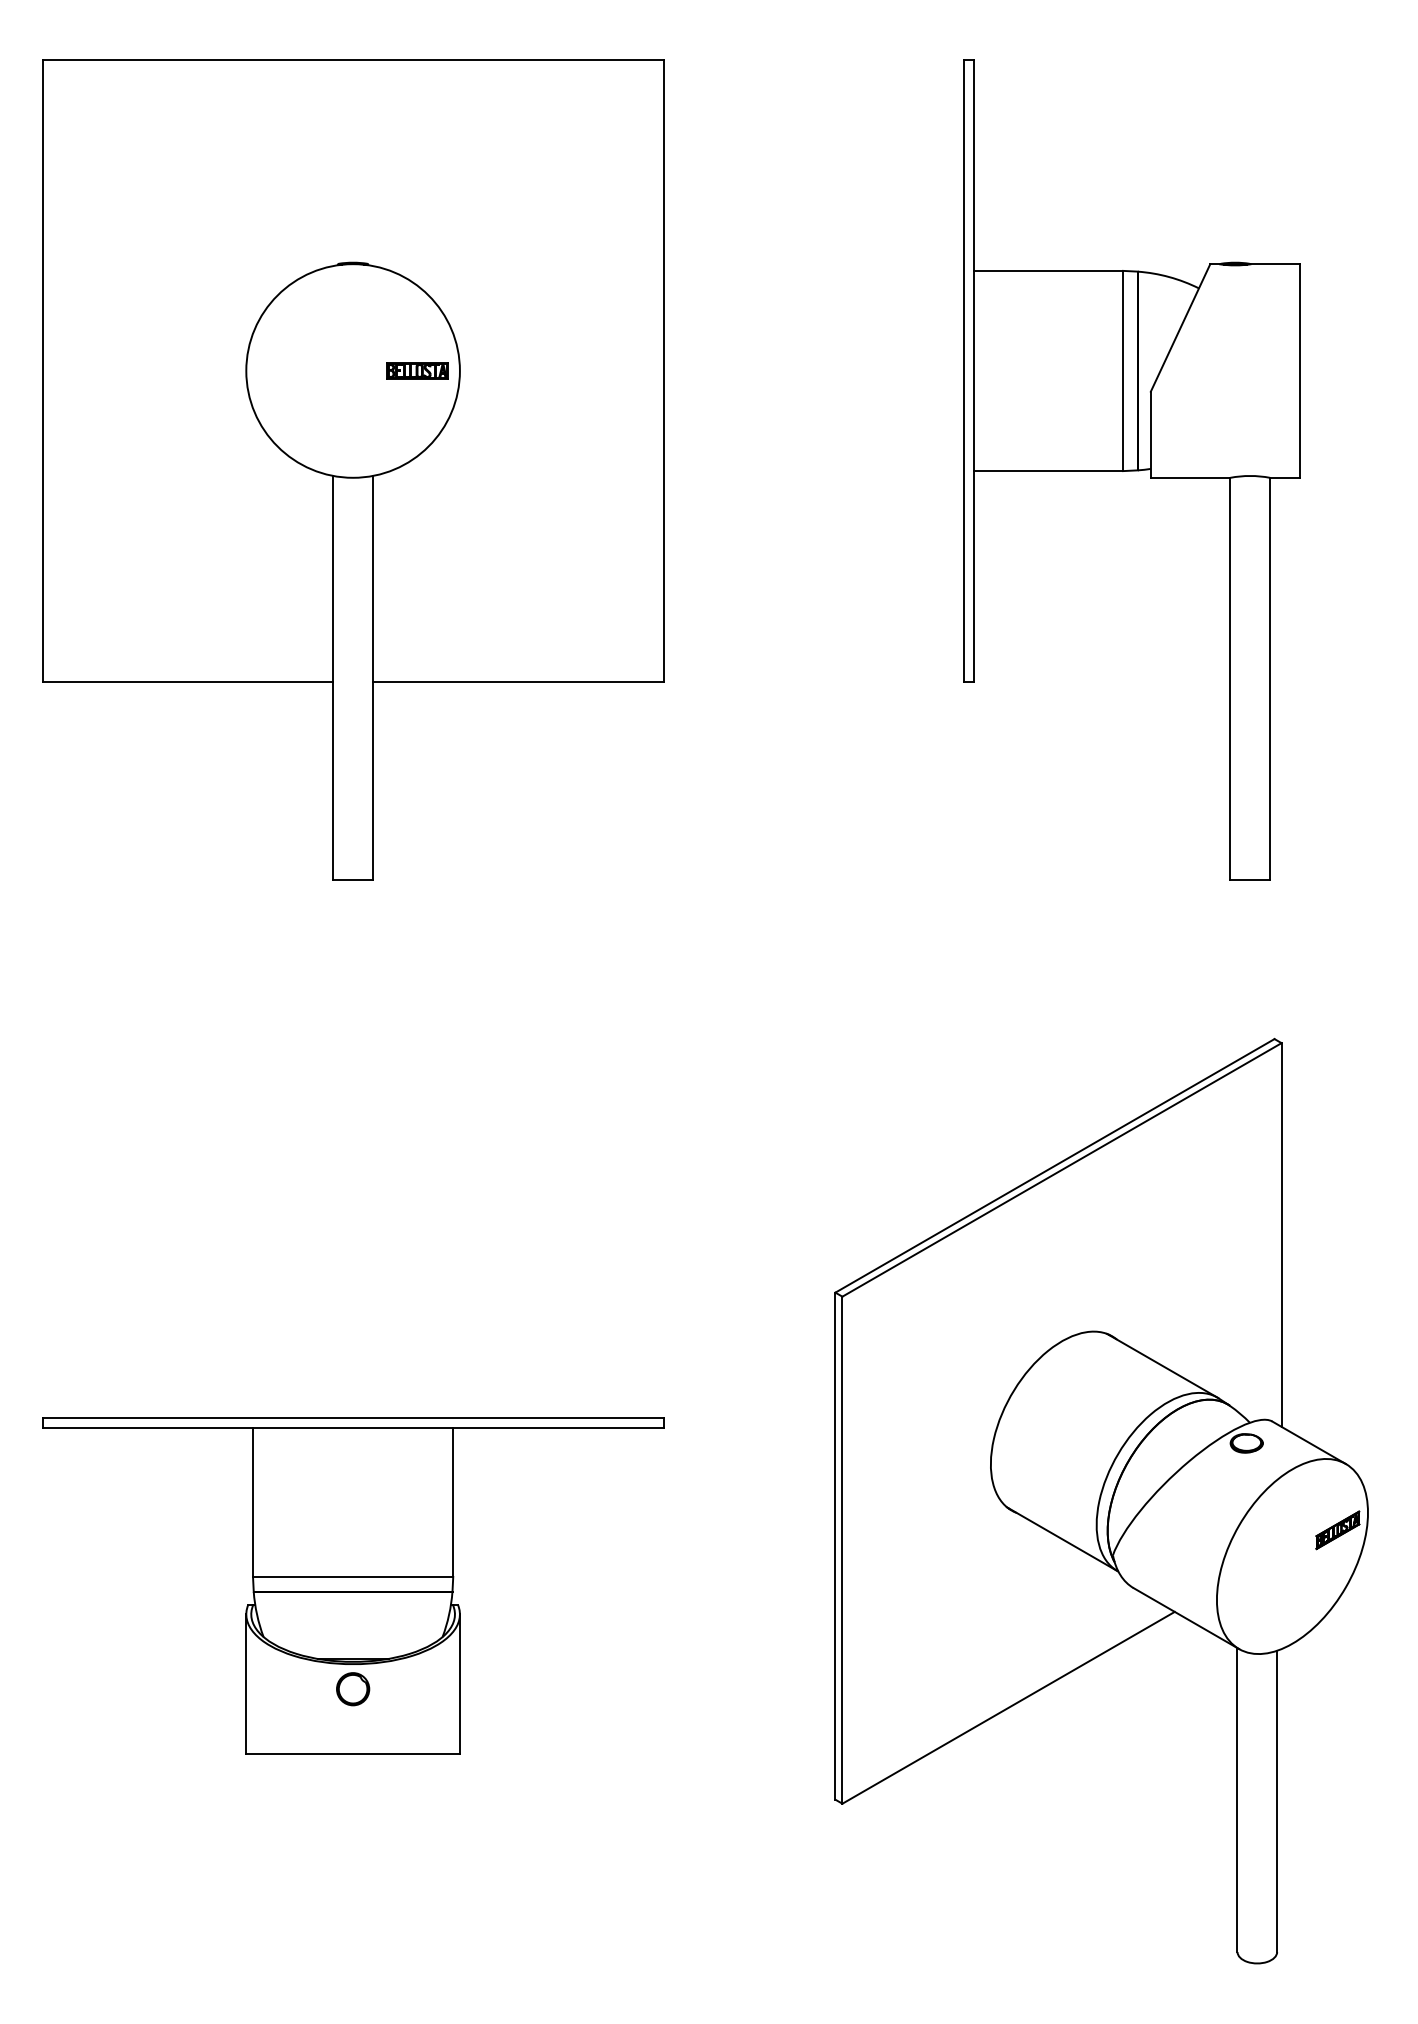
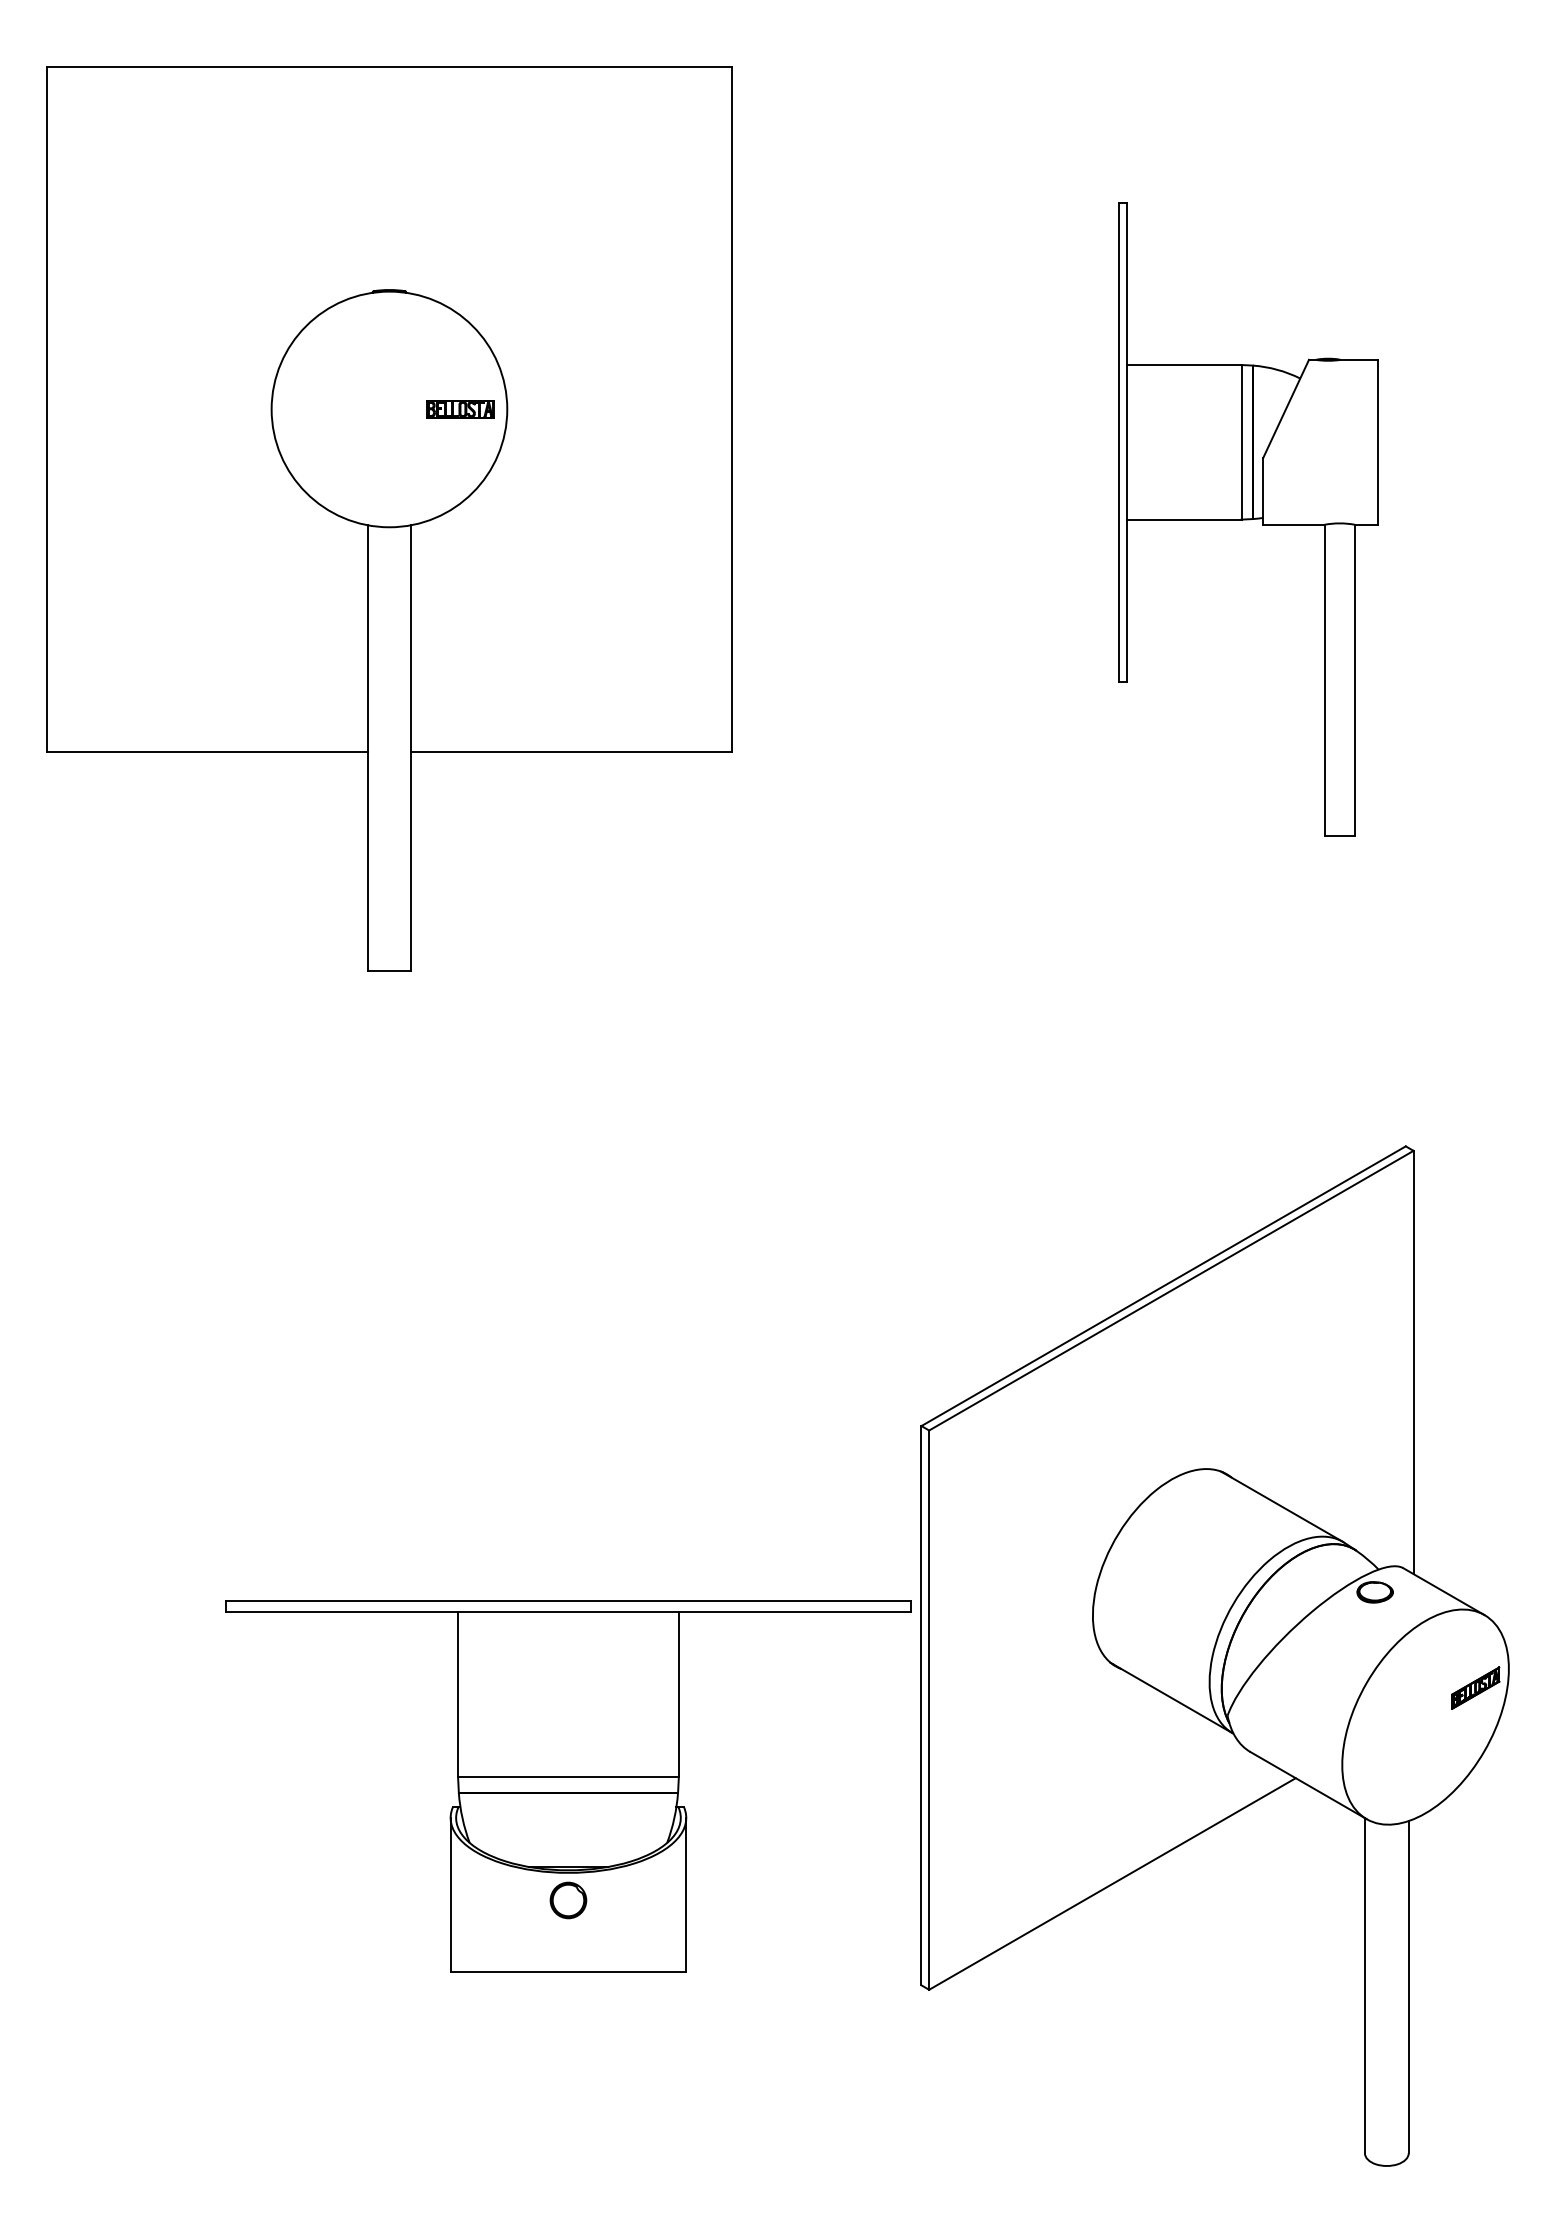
part: (1131, 469) -> (1248, 518), size x0.7
part: (353, 1585) -> (568, 1786), moved

